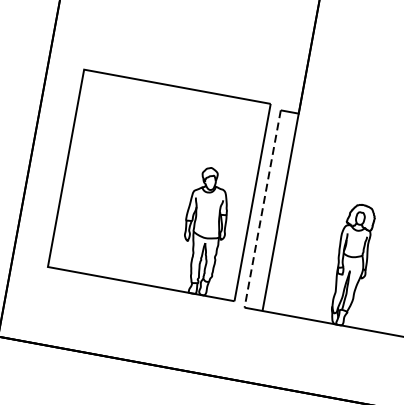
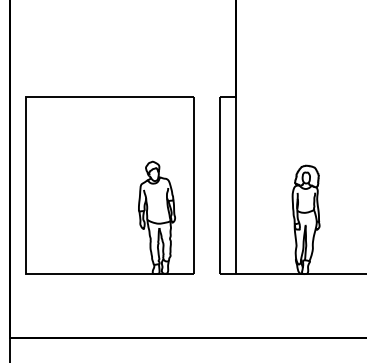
part: (158, 185) -> (109, 185), moved
line: (262, 209) -> (219, 185), dashed -> solid

